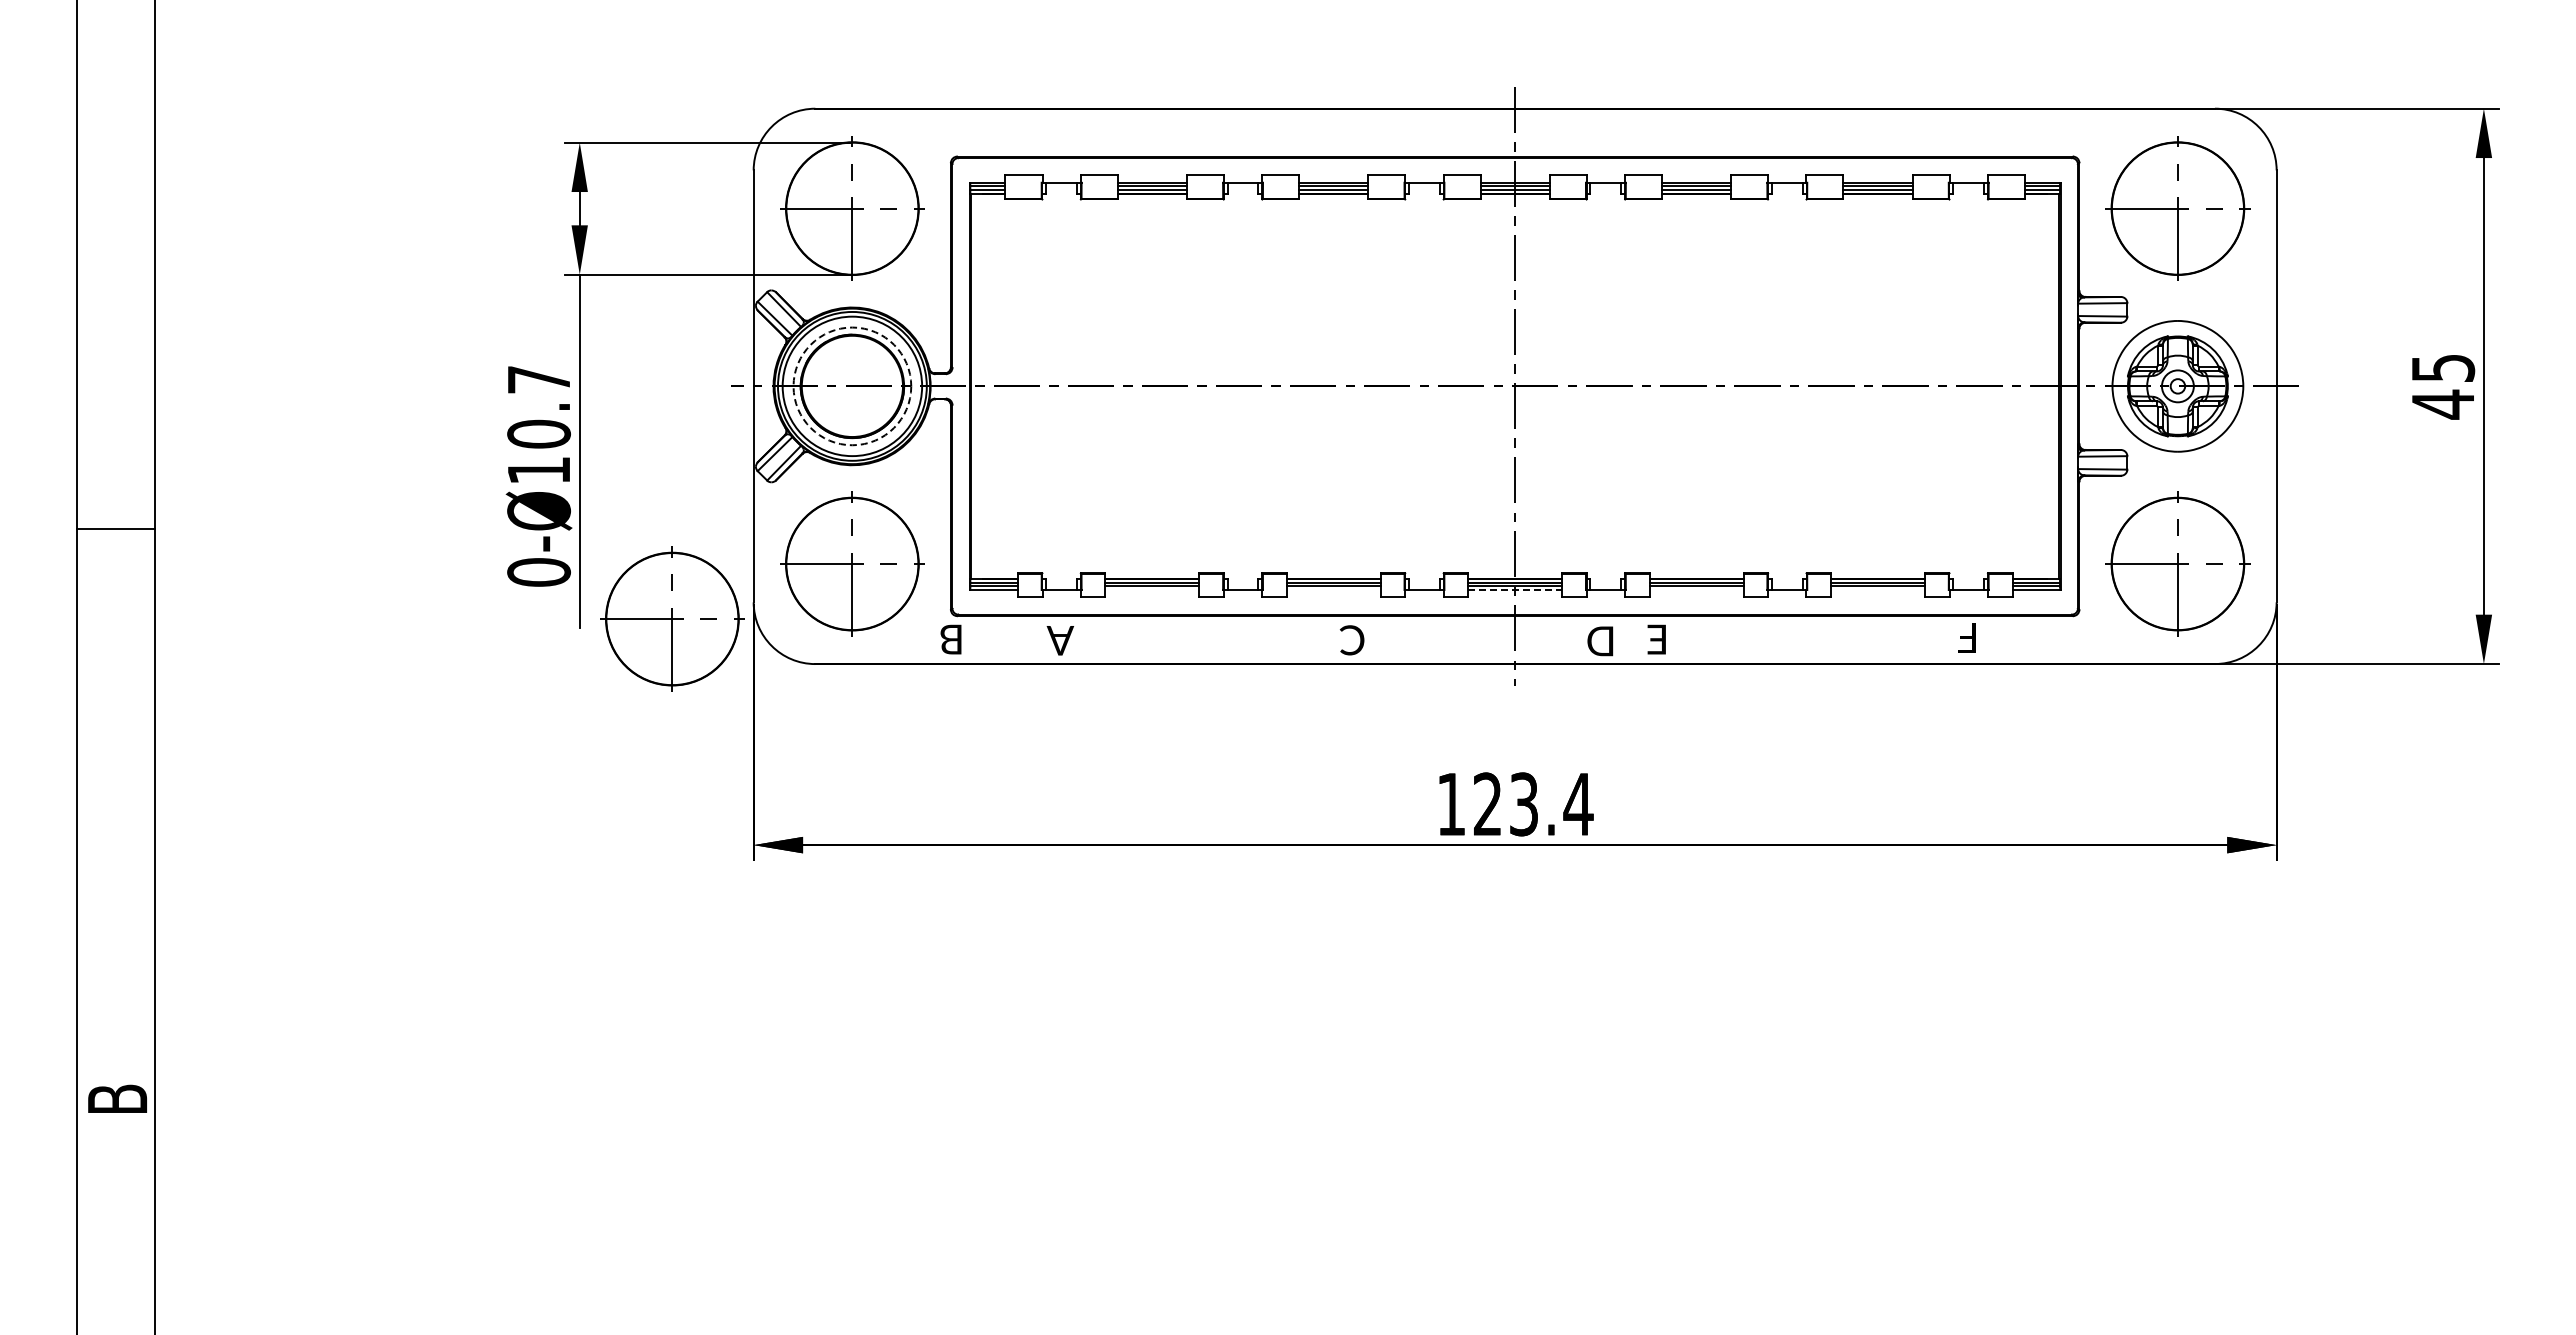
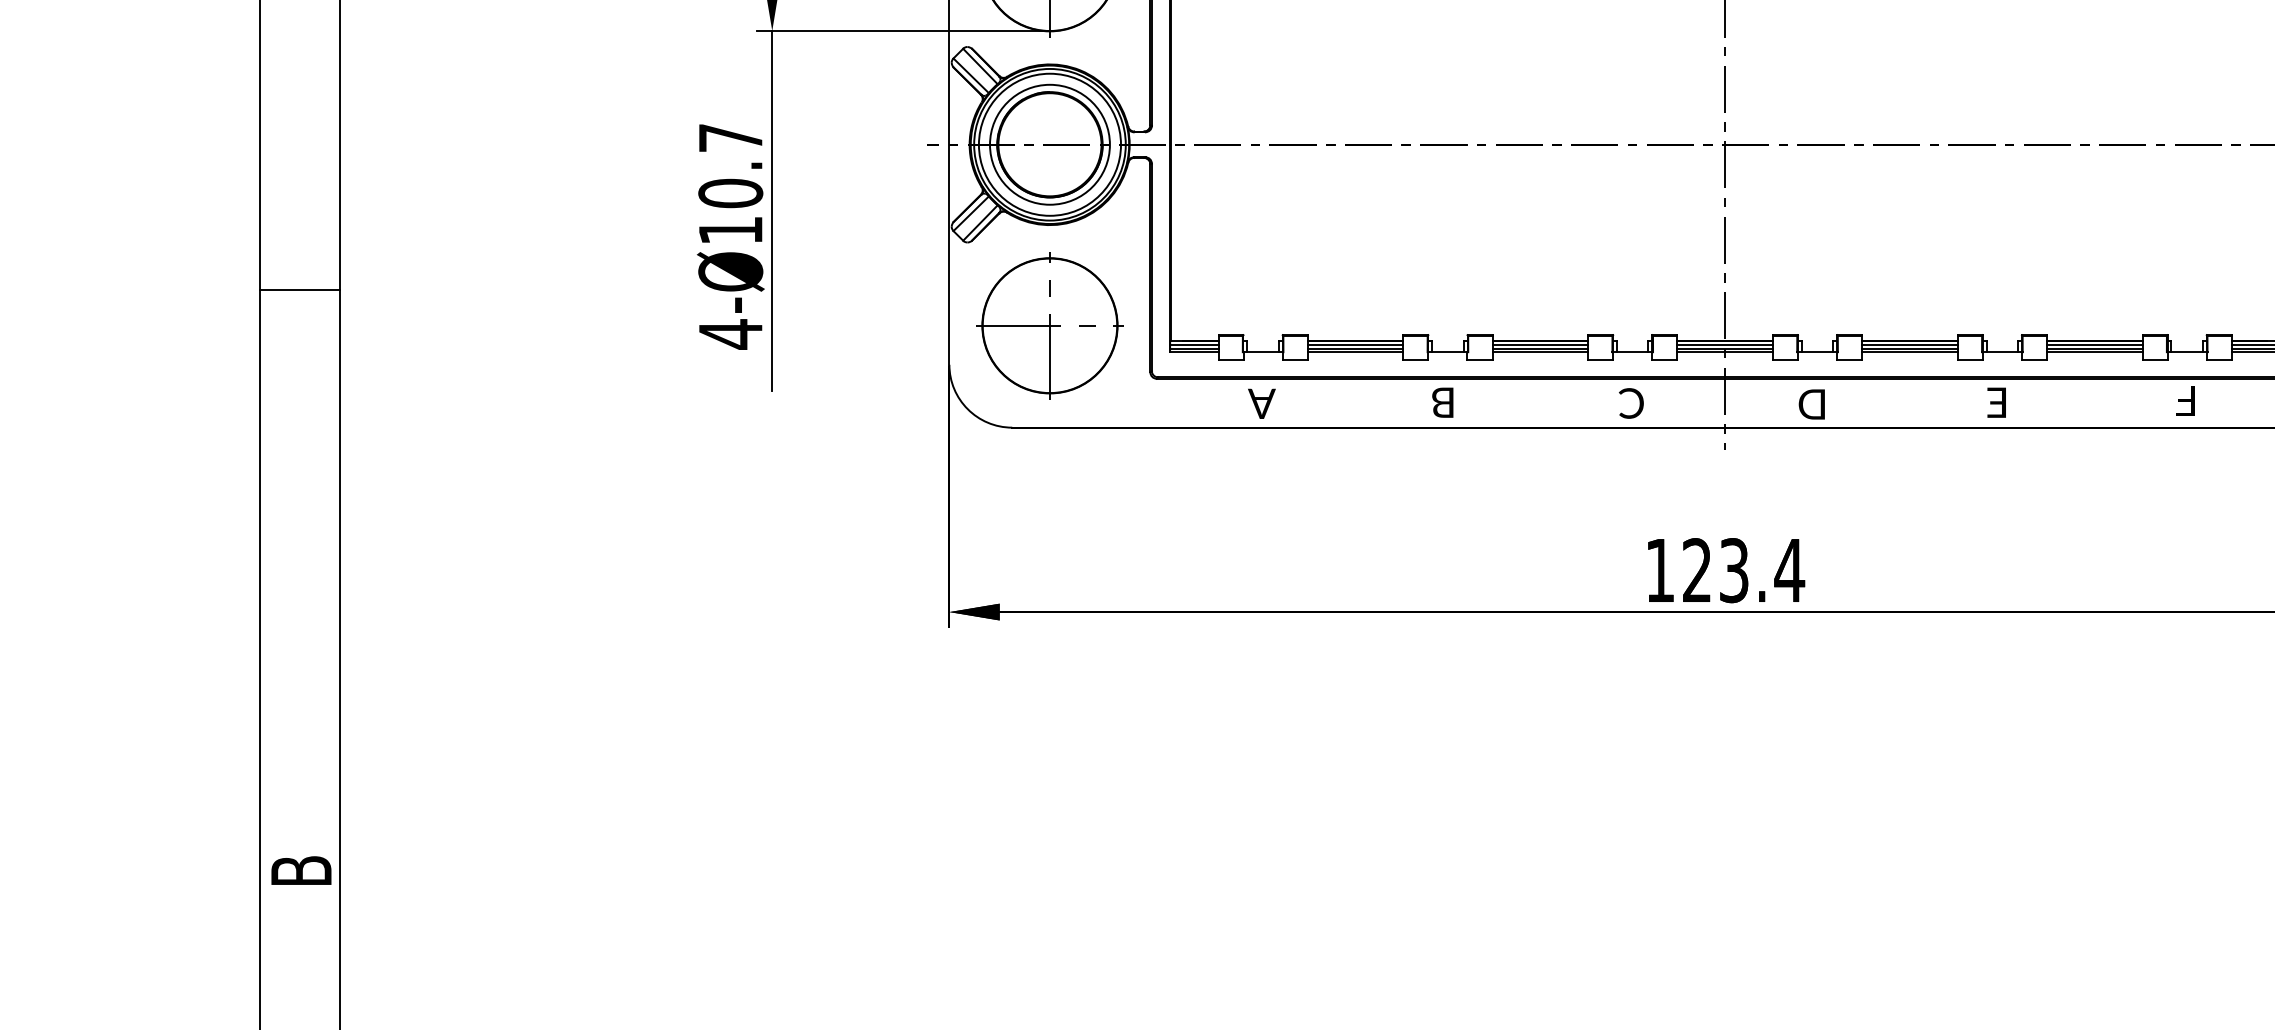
circle: (852, 386) -> (1050, 144), dashed -> solid
text: (538, 572) -> (730, 334), 0-Ø10.7 -> 4-Ø10.7
line: (1152, 590) -> (1355, 352), added
line: (1333, 590) -> (1540, 352), added
line: (1515, 590) -> (1725, 352), dashed -> solid
line: (1696, 590) -> (1909, 352), added
line: (1877, 590) -> (2094, 352), added
part: (672, 618) -> (866, 381), removed
text: (950, 639) -> (1442, 402), moved
text: (1656, 639) -> (1996, 402), moved
text: (1352, 640) -> (1631, 403), moved

